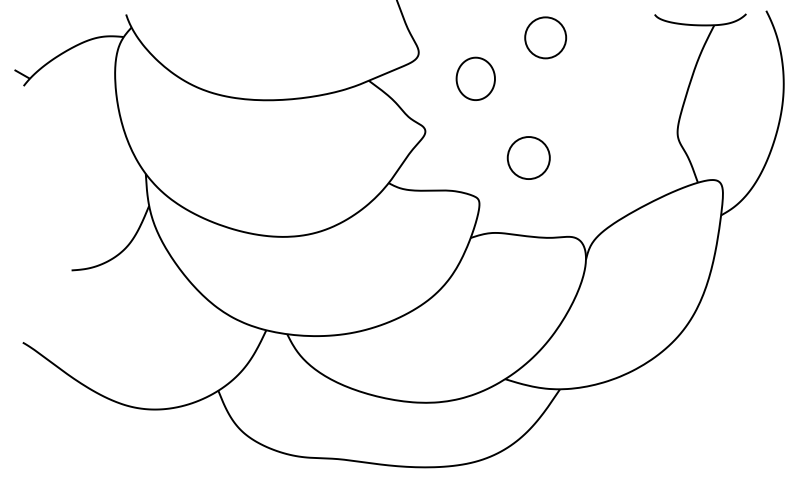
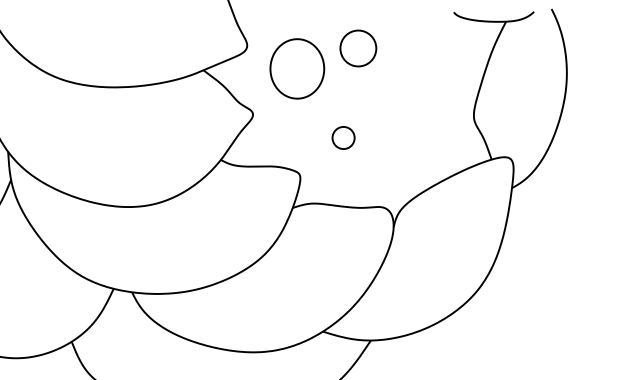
circle: (545, 37) -> (358, 48), moved
part: (475, 78) -> (296, 68), size x1.6
circle: (528, 158) -> (343, 138), size x0.6

